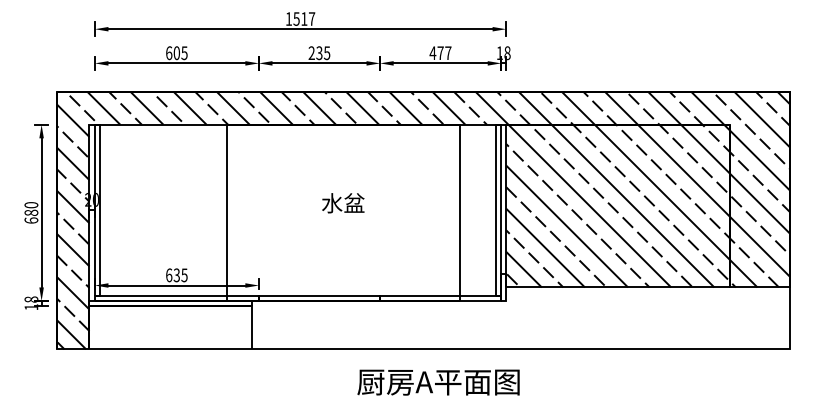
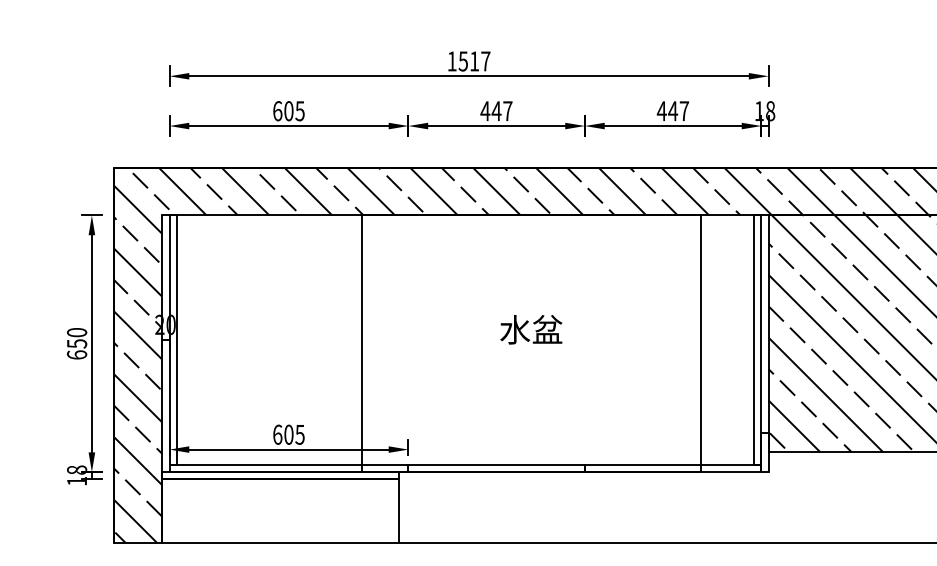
text: (440, 52) -> (672, 110), 477 -> 447
text: (319, 53) -> (496, 111), 235 -> 447
text: (31, 212) -> (77, 343), 680 -> 650
text: (176, 275) -> (288, 435), 635 -> 605

